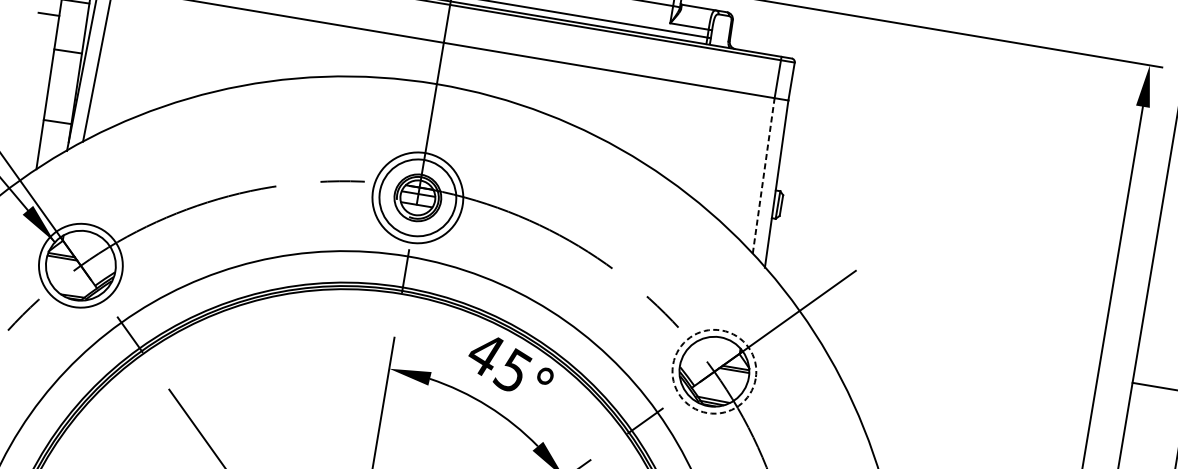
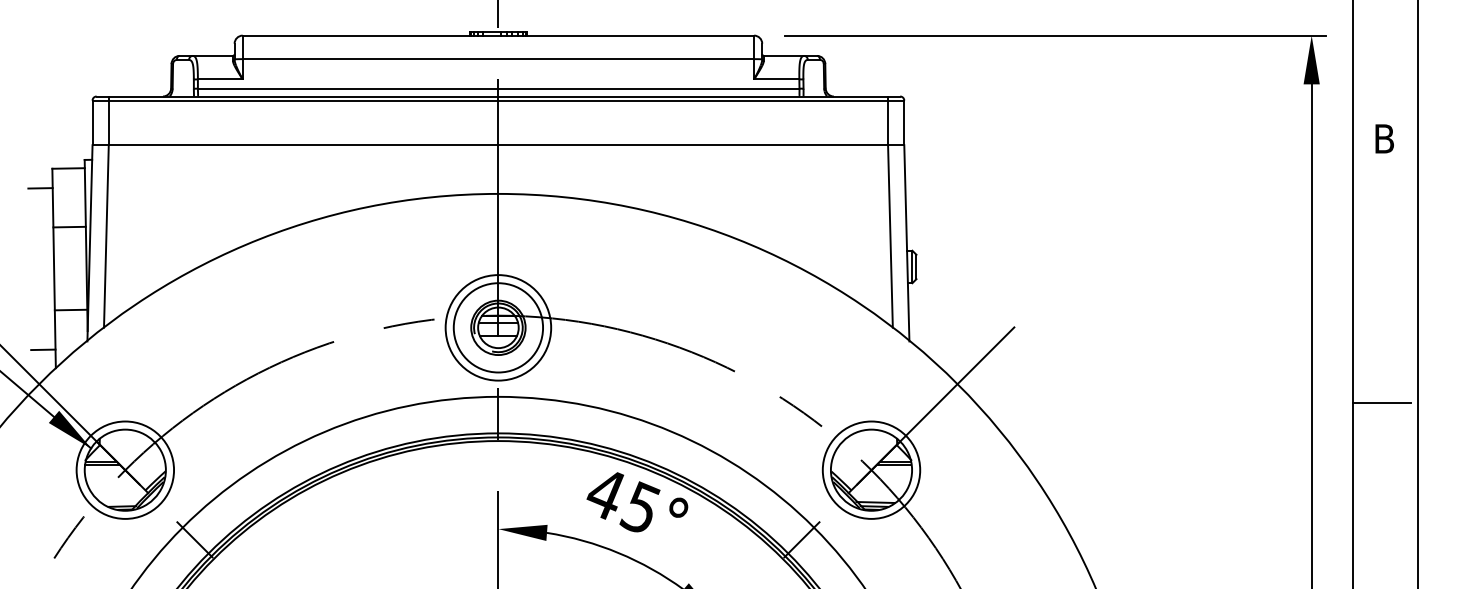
line: (28, 151) -> (43, 349), added
line: (763, 175) -> (890, 235), dashed -> solid
circle: (714, 371) -> (871, 469), dashed -> solid

